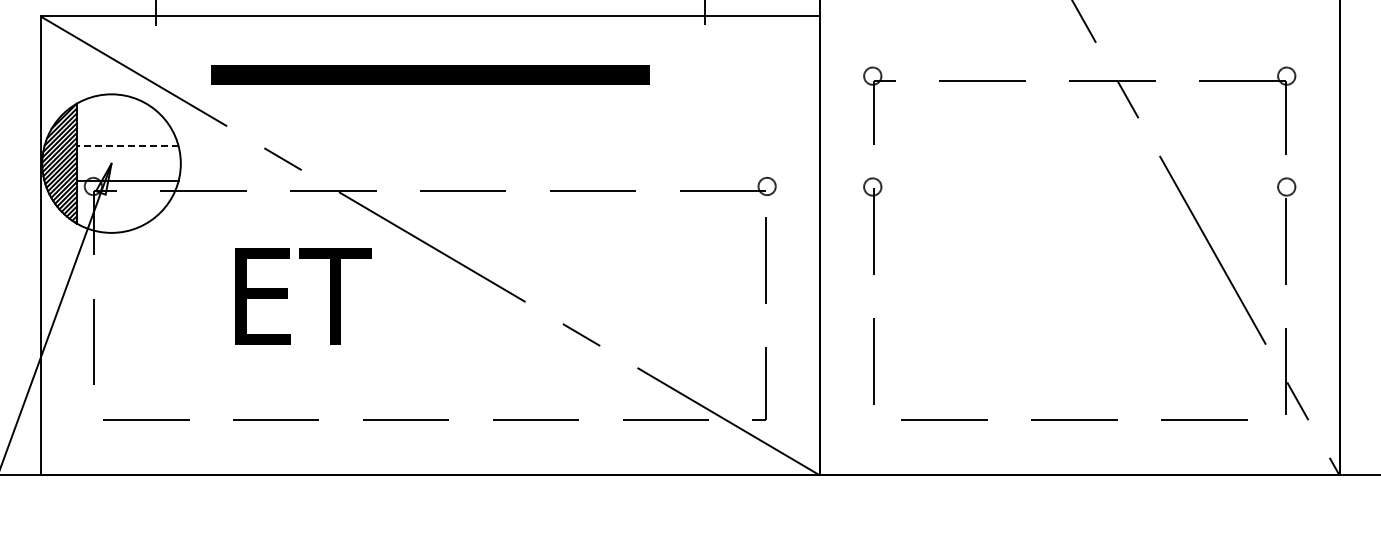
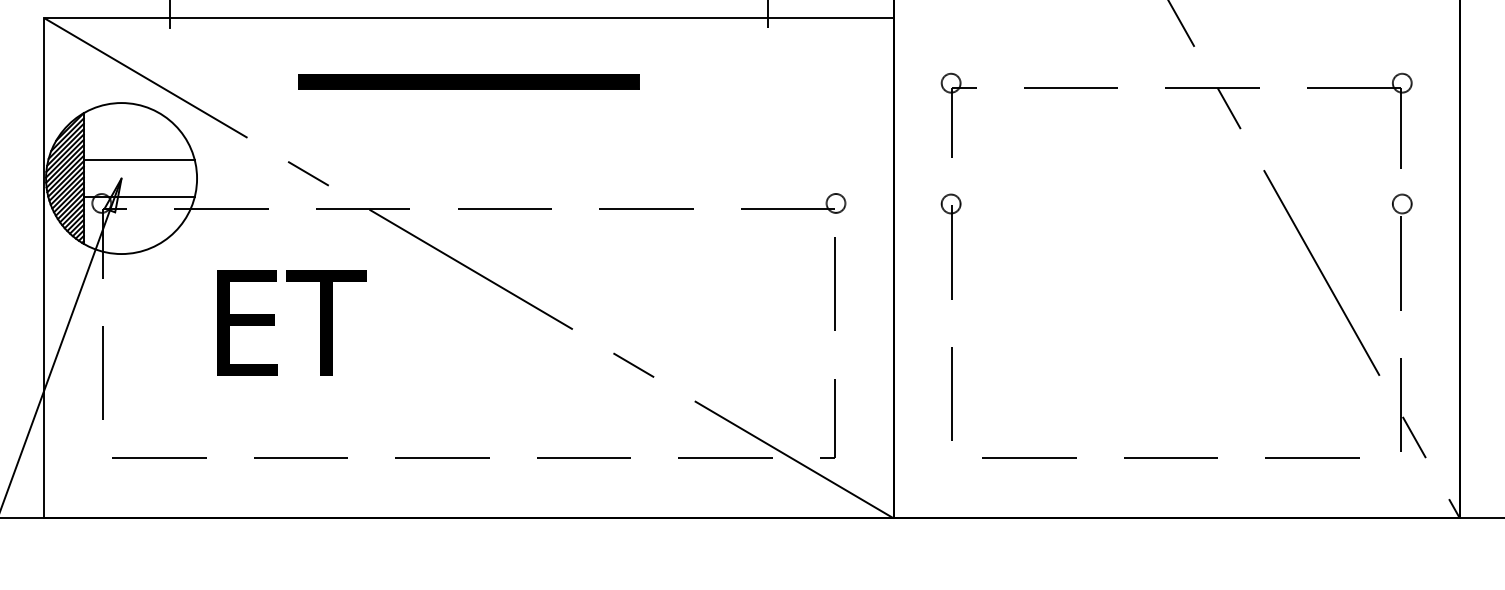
part: (429, 74) -> (468, 81), size x0.71
line: (127, 146) -> (138, 159), dashed -> solid
text: (303, 296) -> (291, 323), moved

